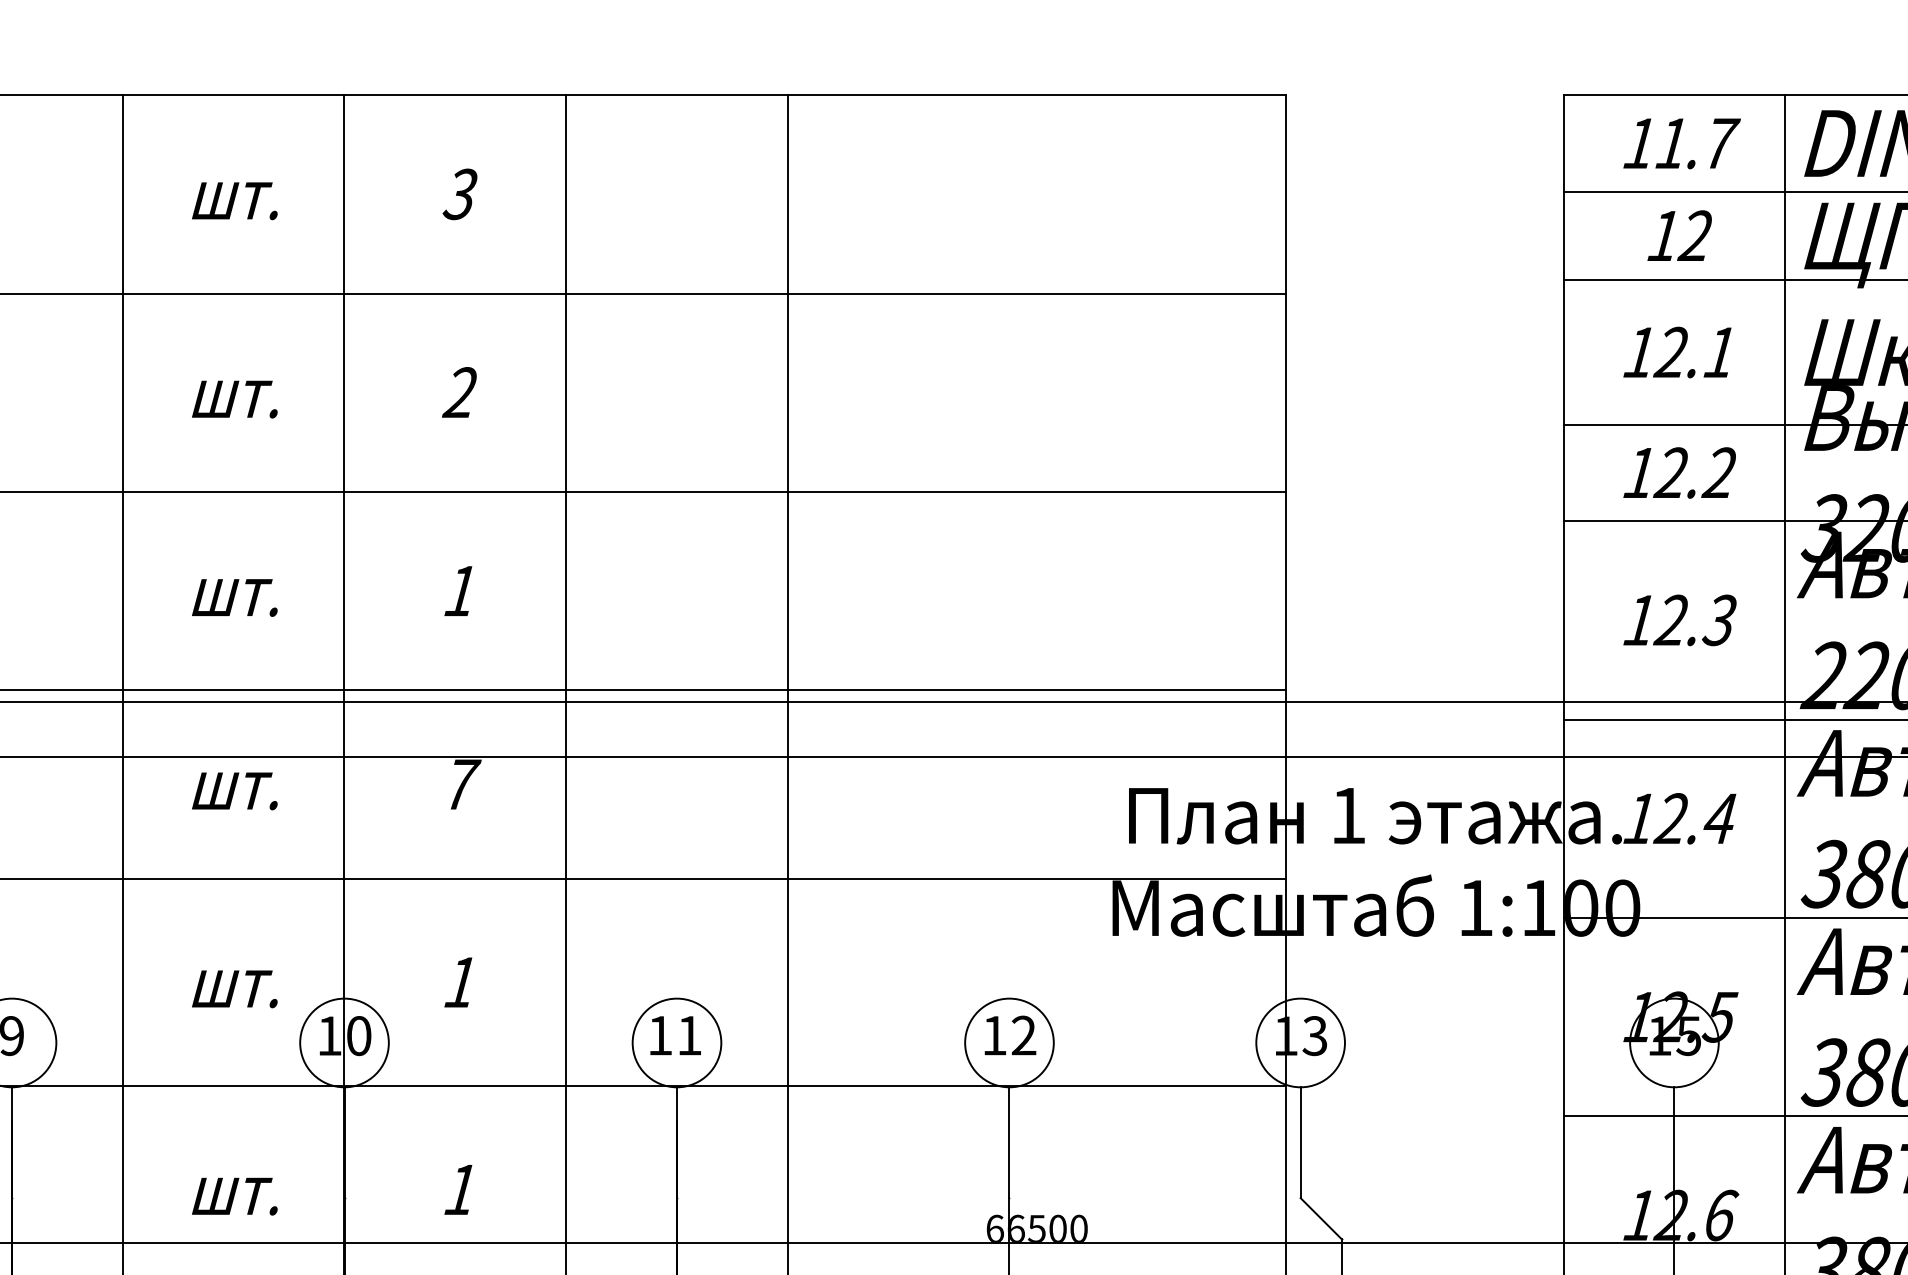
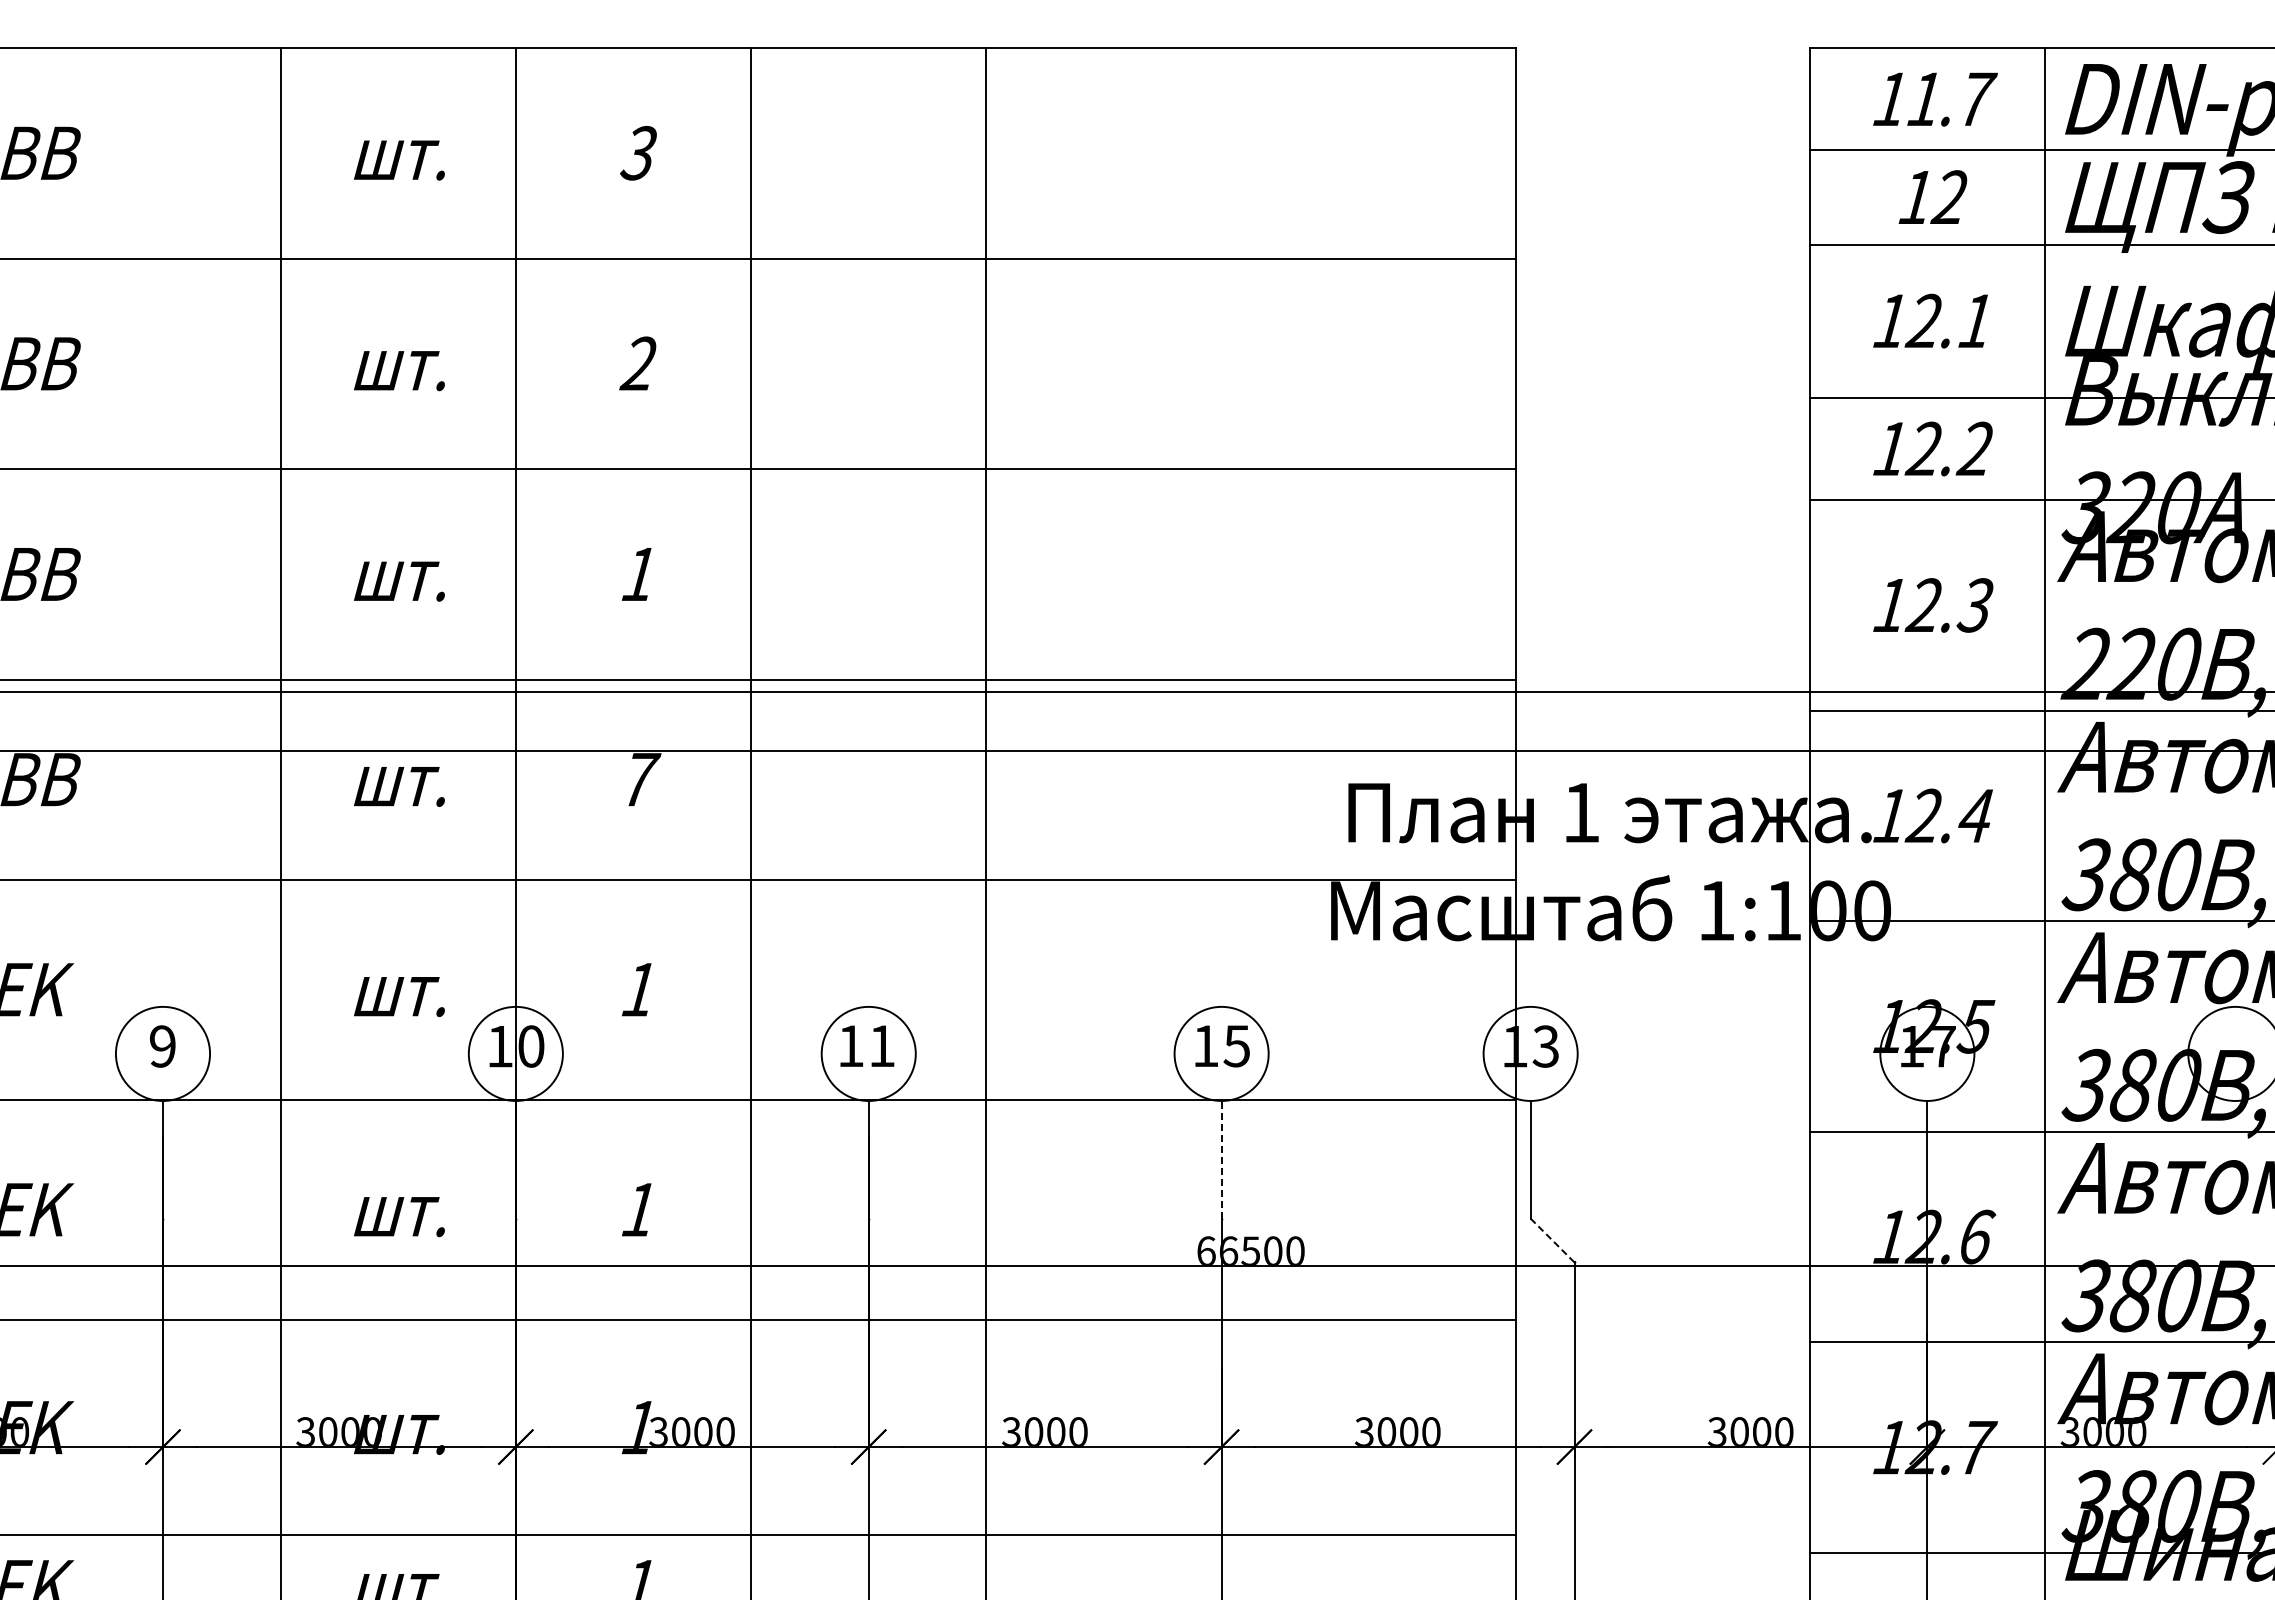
text: (1023, 1035) -> (1236, 1046), 12 -> 15
text: (1688, 1035) -> (1942, 1046), 15 -> 17
line: (1009, 1142) -> (1221, 1159), solid -> dashed
line: (1321, 1218) -> (1552, 1240), solid -> dashed

